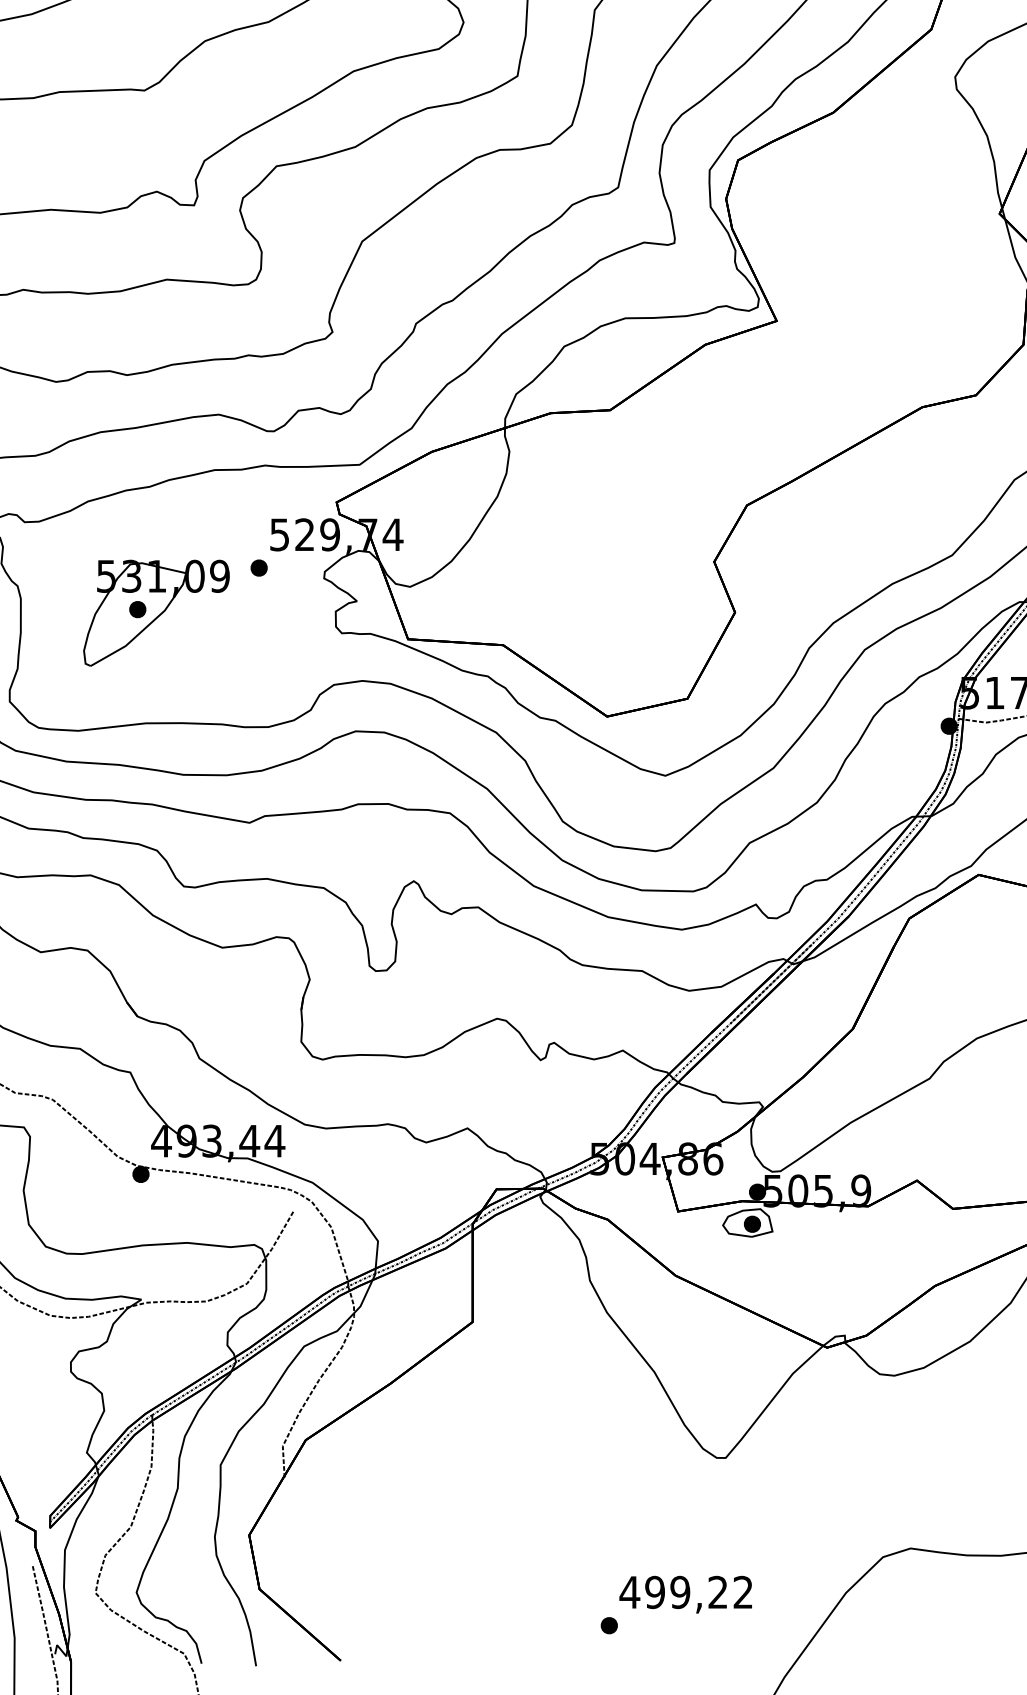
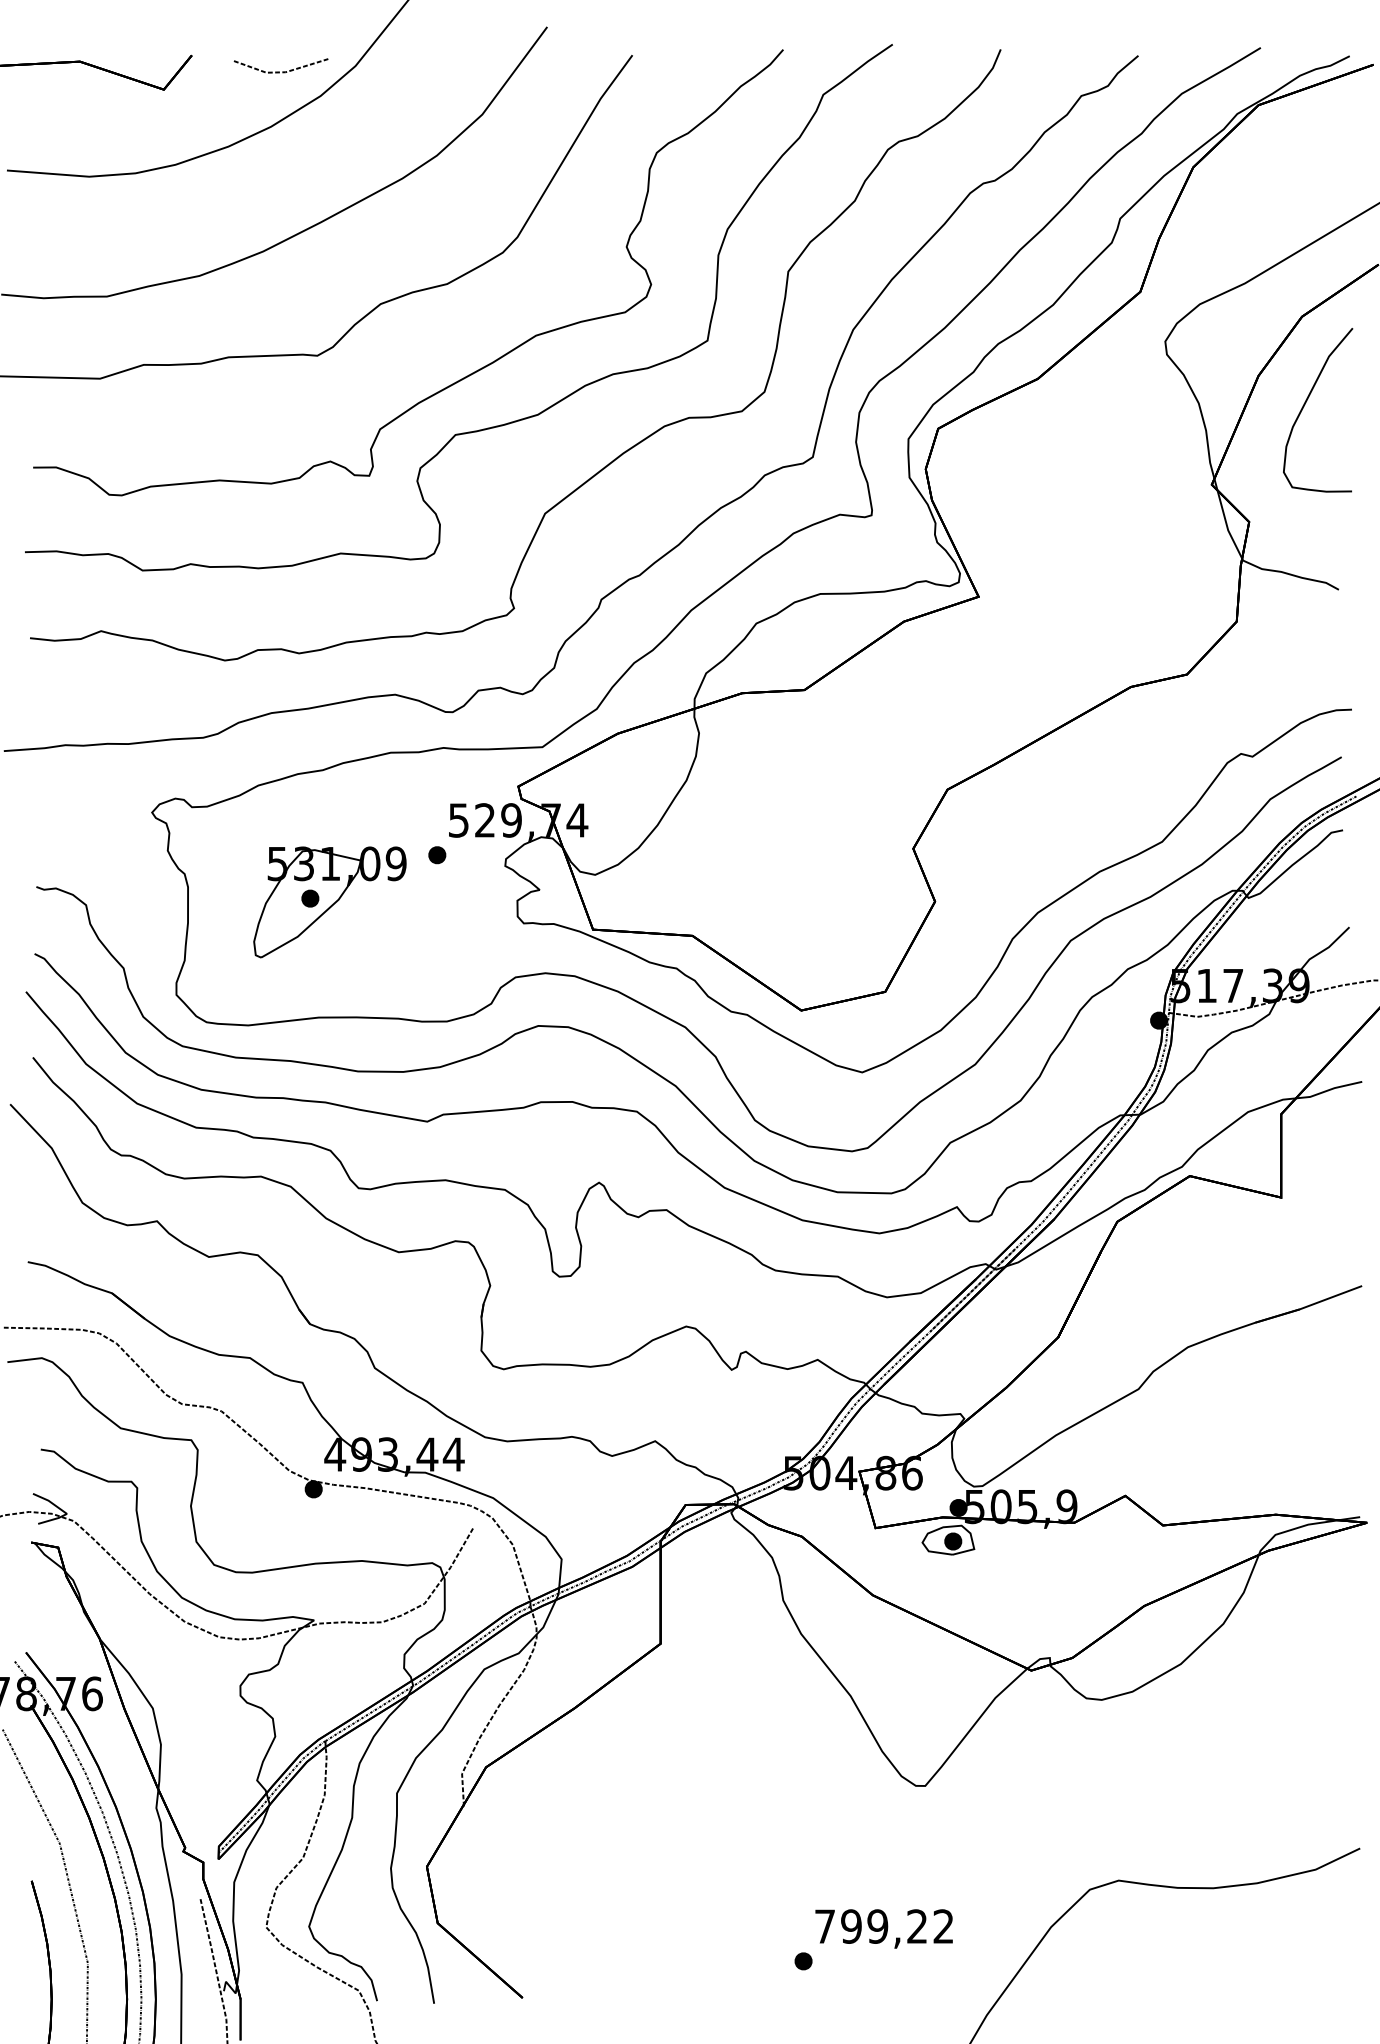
text: (629, 1592) -> (824, 1926), 499,22 -> 799,22

